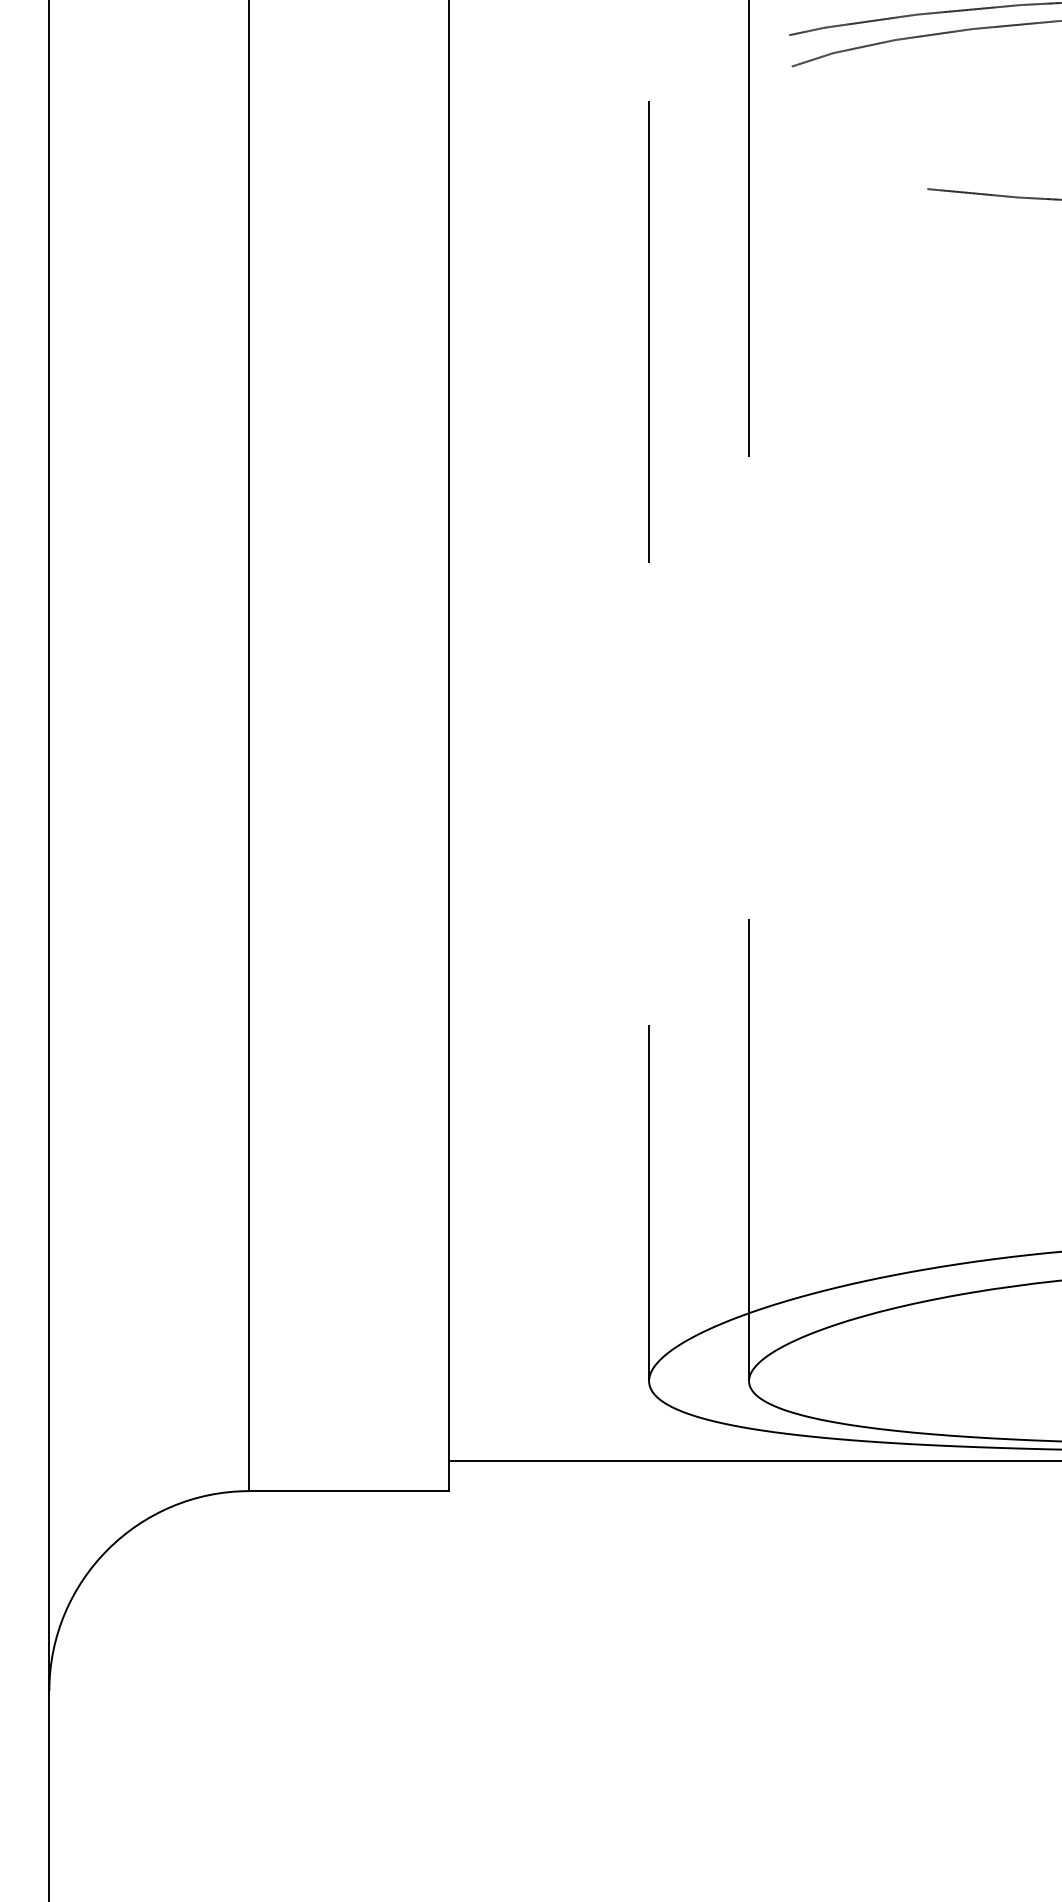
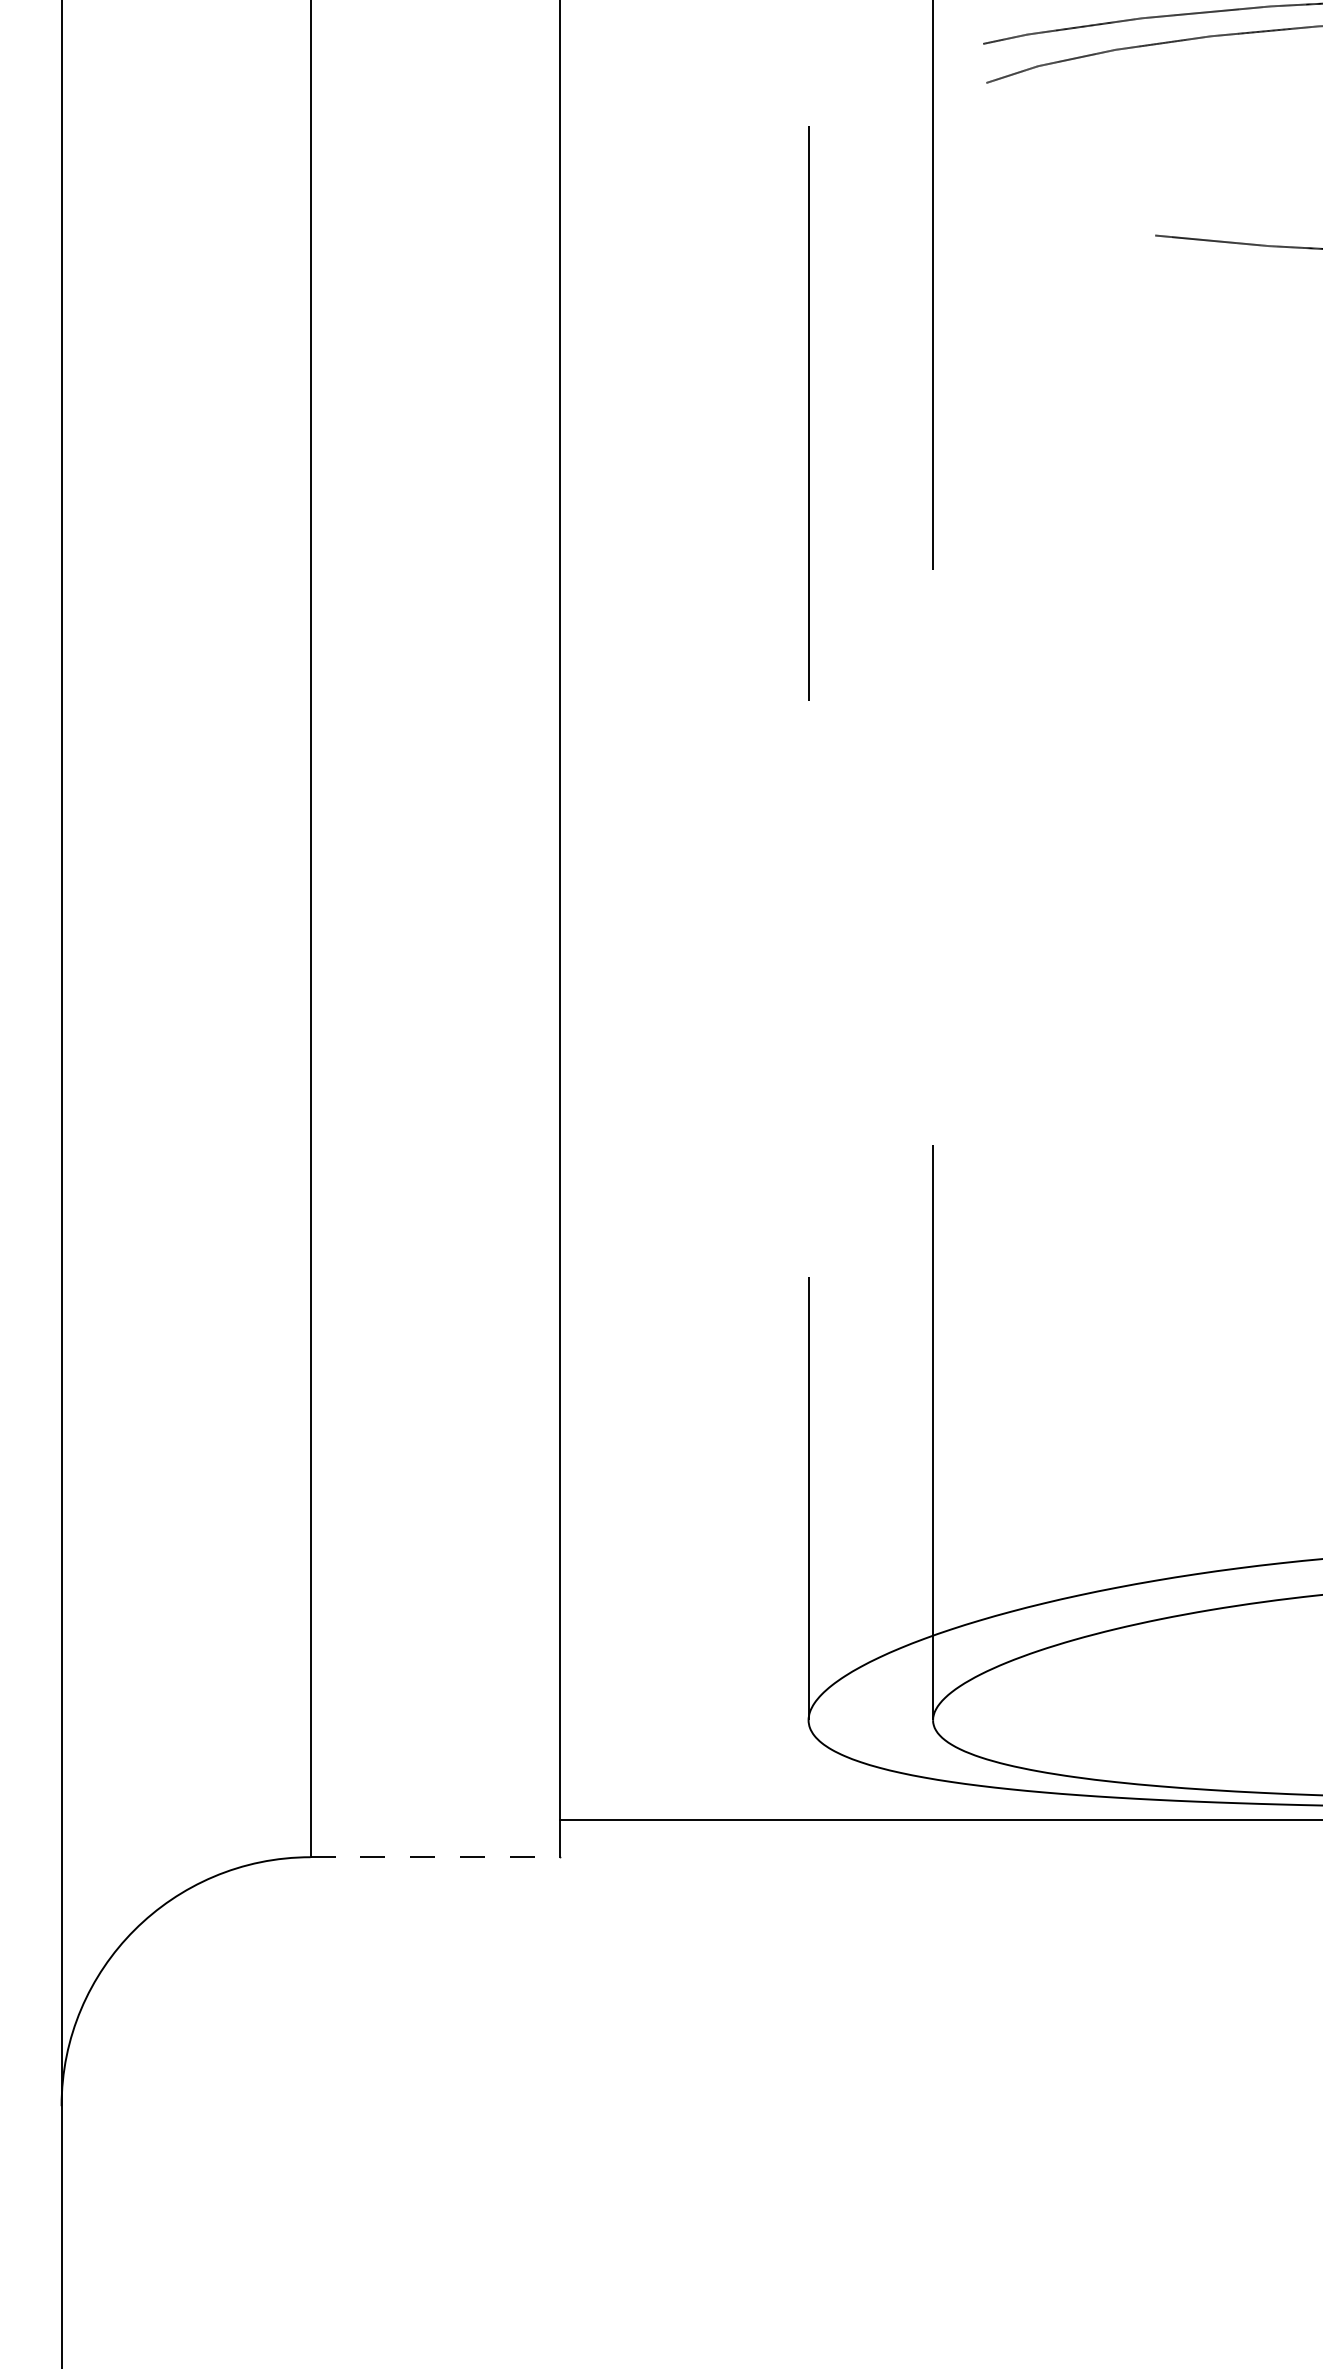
line: (349, 1491) -> (435, 1857), solid -> dashed

